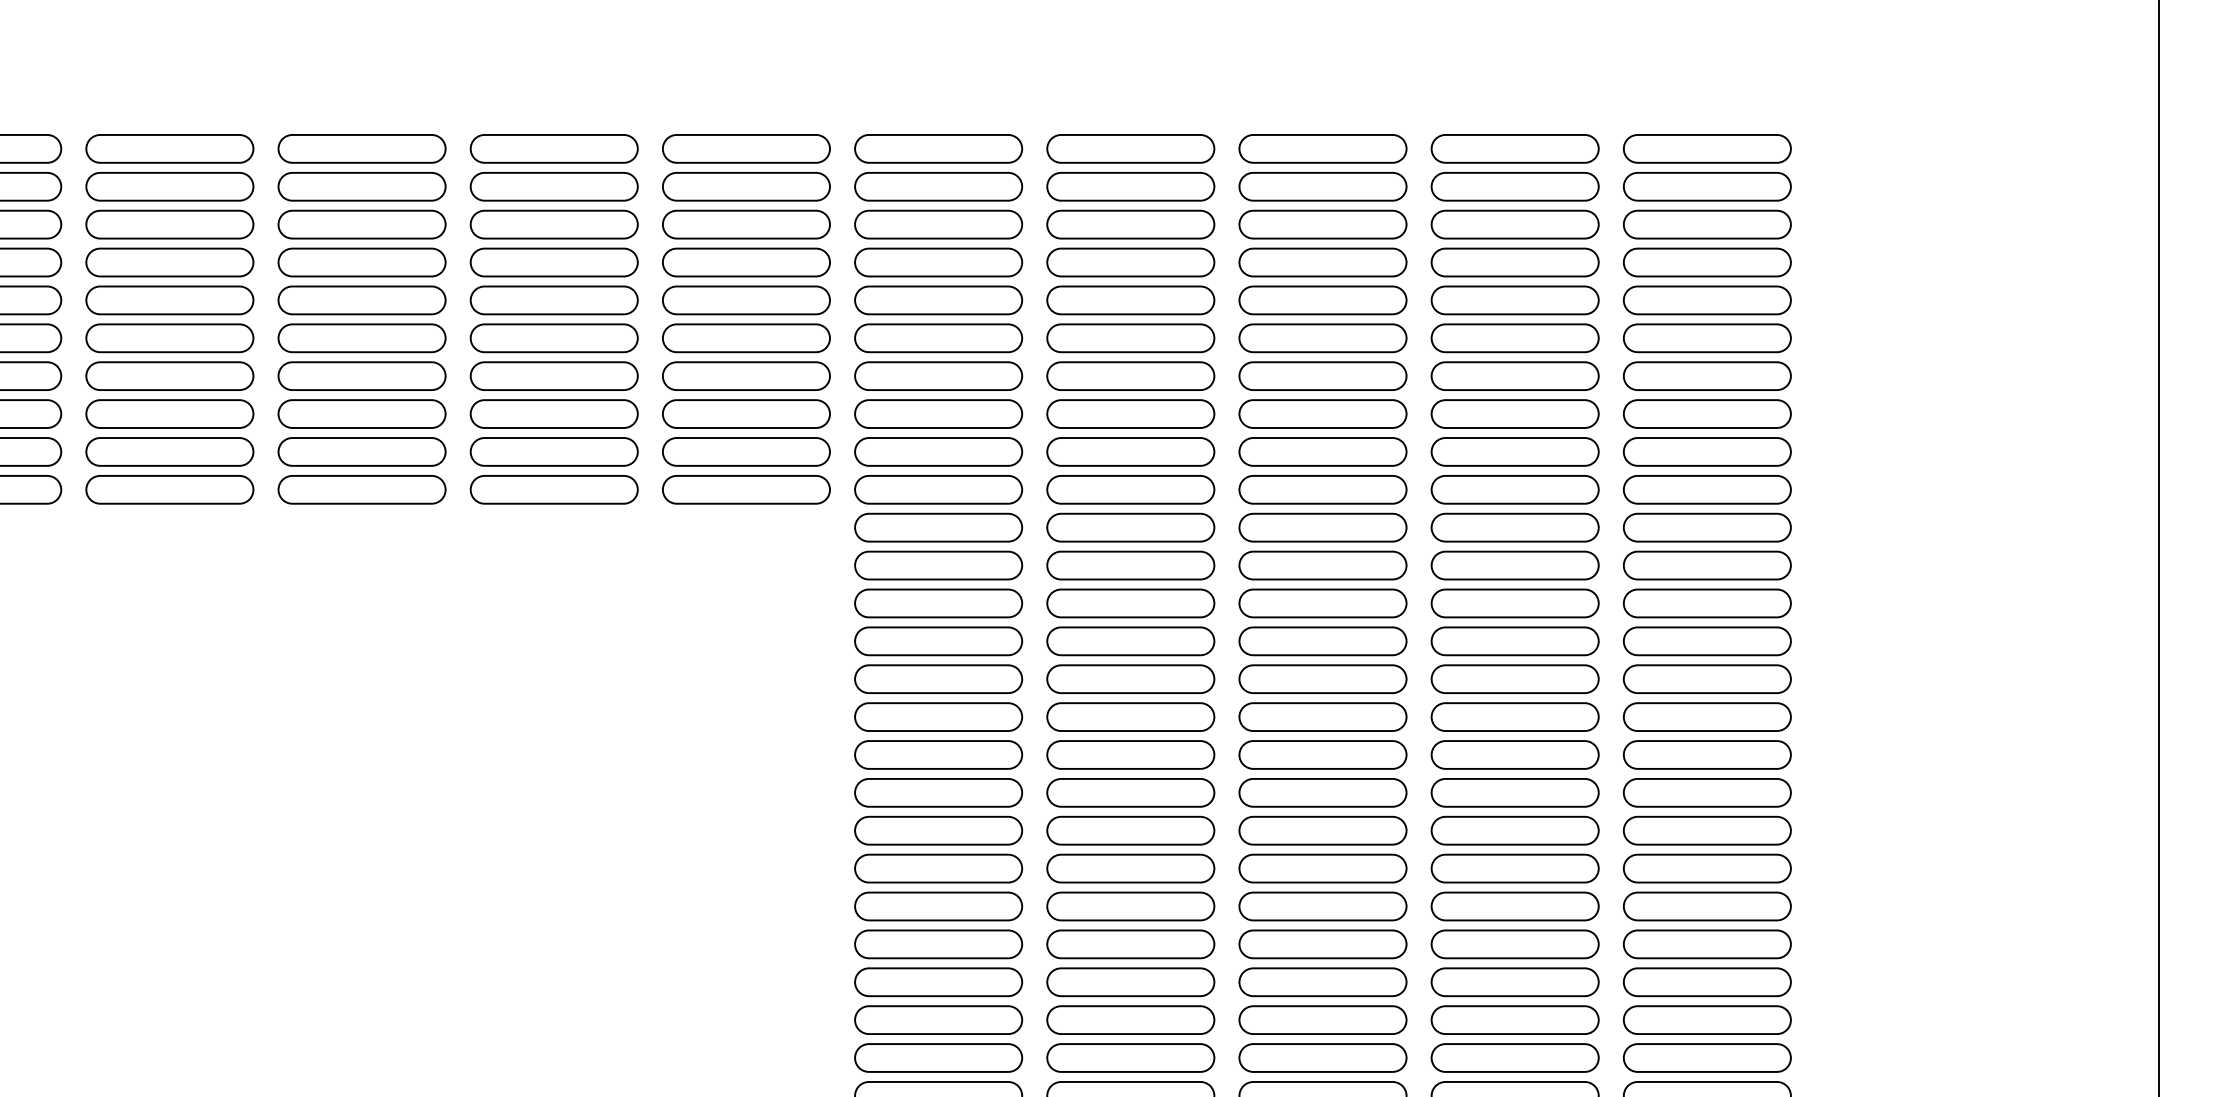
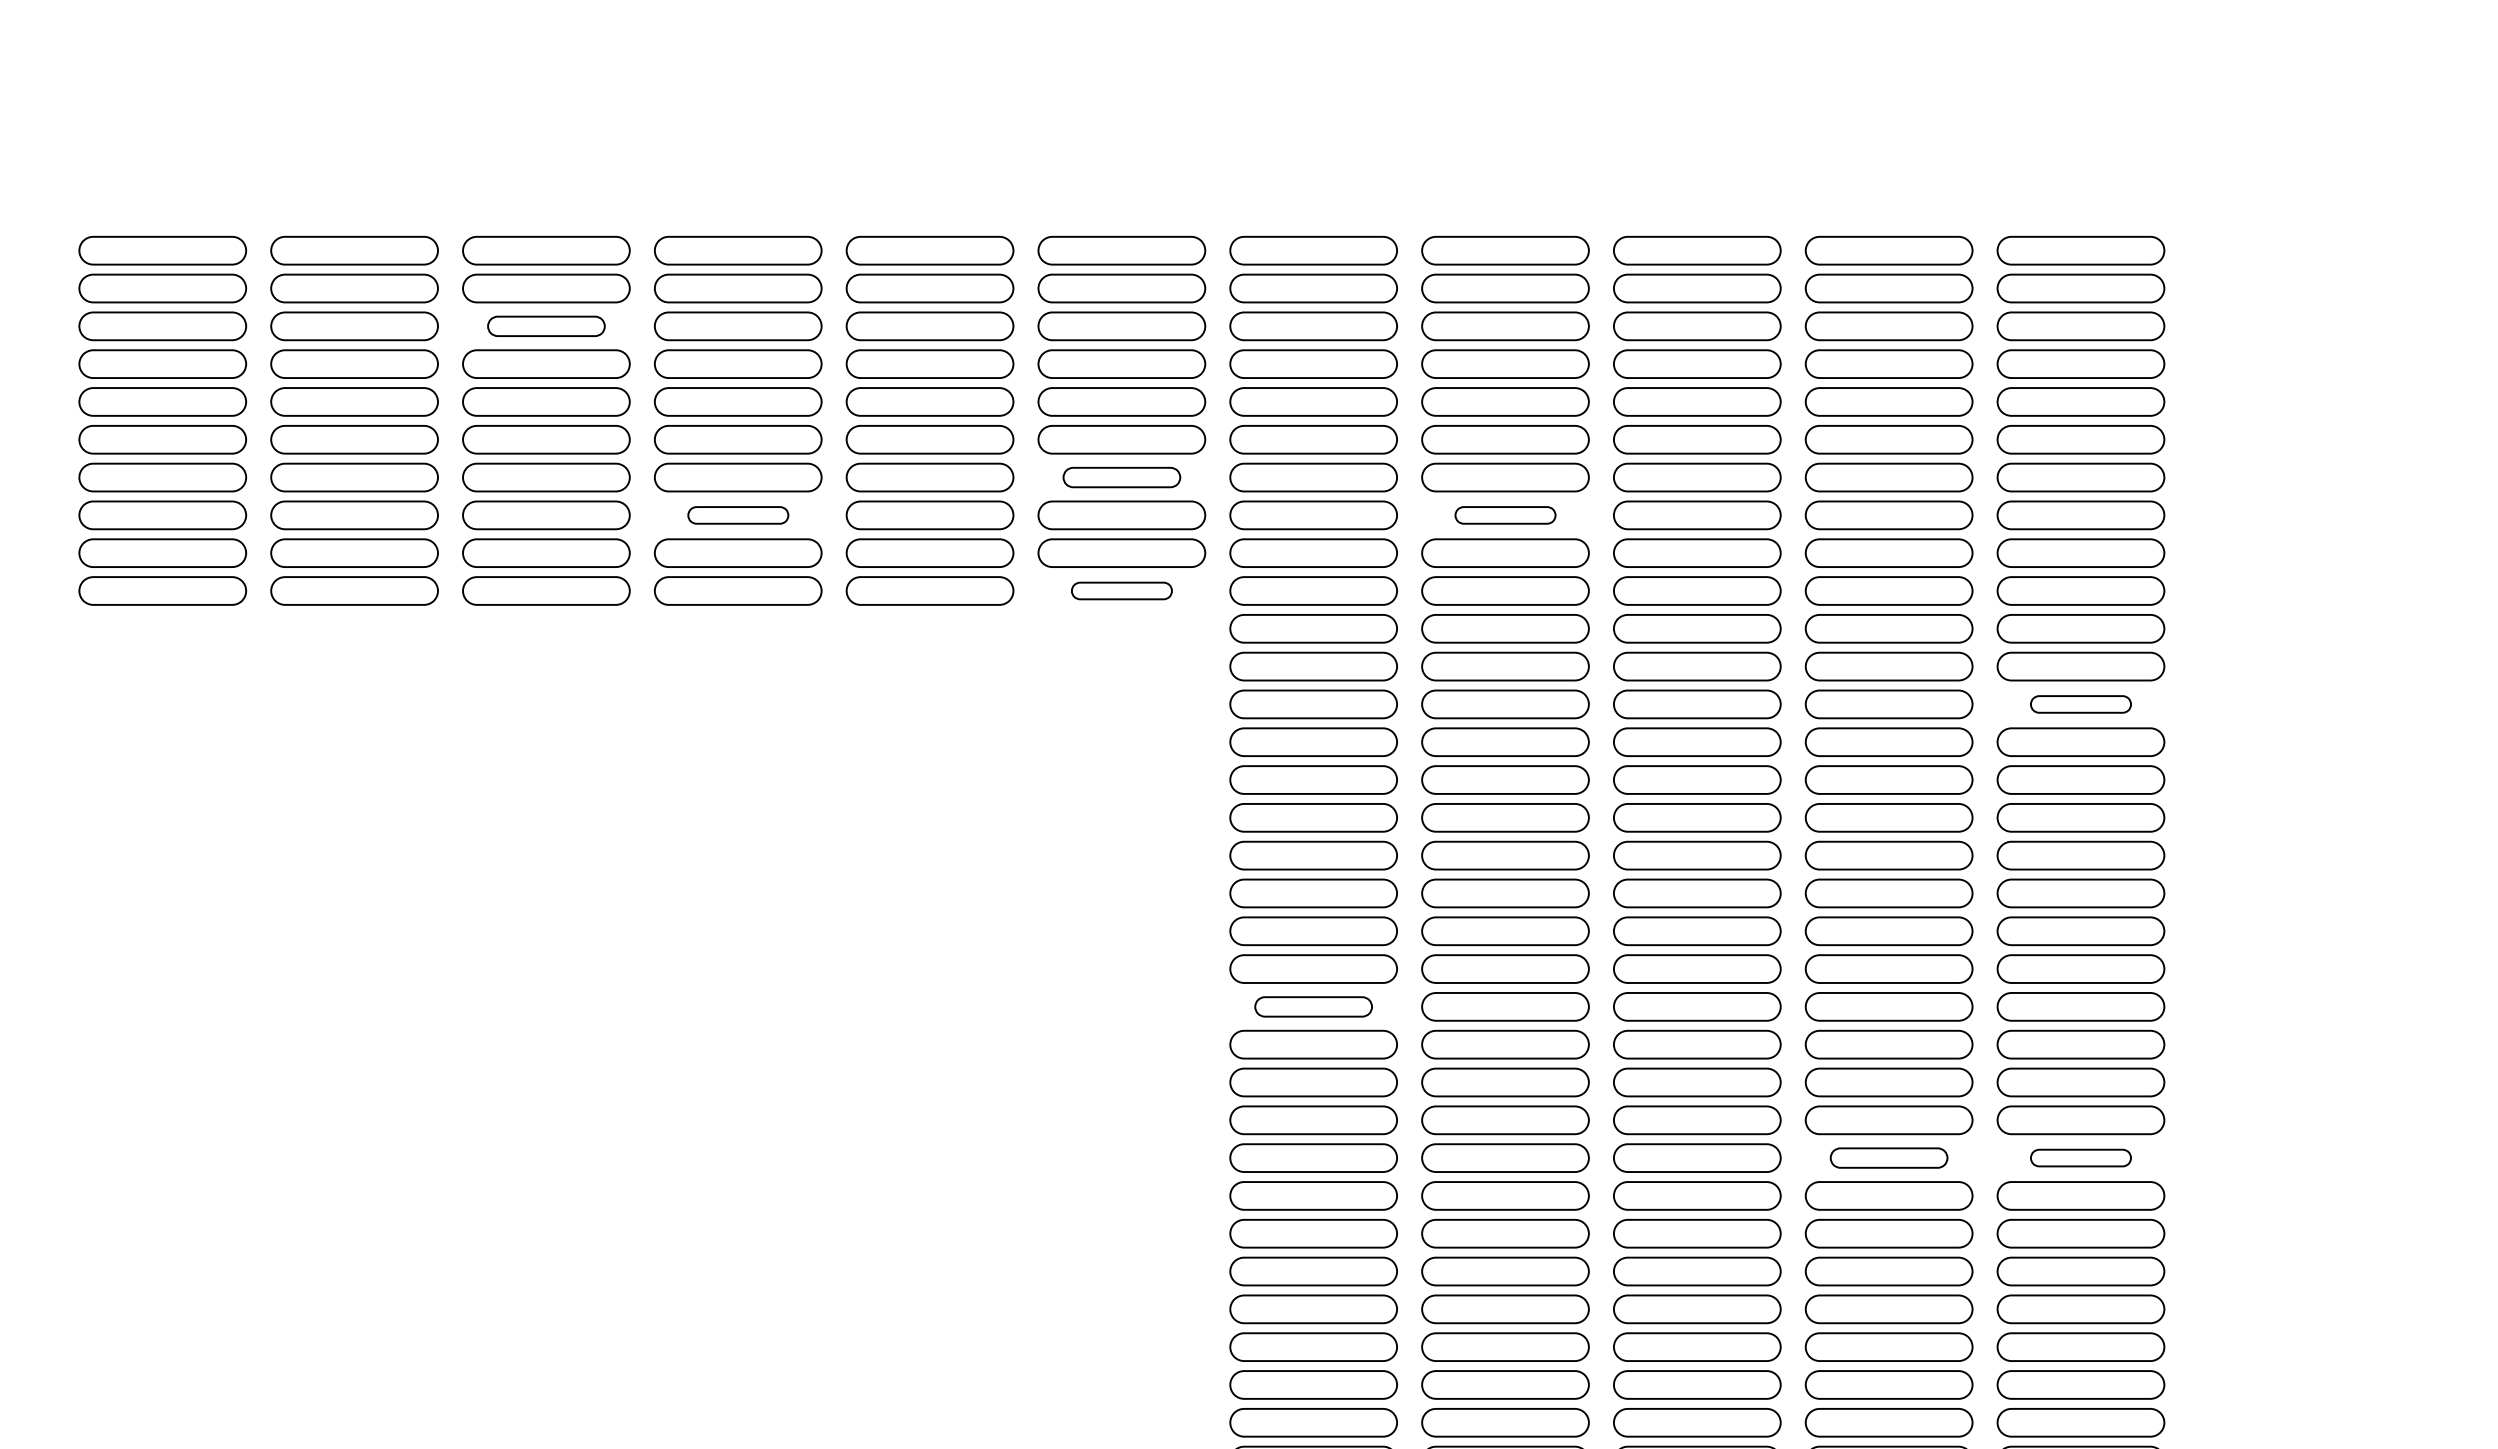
part: (169, 224) -> (546, 326), size x0.7
part: (746, 376) -> (1121, 477), size x0.7
part: (362, 414) -> (738, 515), size x0.6
part: (1130, 414) -> (1505, 515), size x0.6
part: (746, 489) -> (1121, 590), size x0.6
part: (1706, 603) -> (2080, 704), size x0.6
part: (938, 906) -> (1313, 1006), size x0.7
part: (1514, 1057) -> (1888, 1157), size x0.7
part: (1706, 1057) -> (2080, 1157), size x0.6

